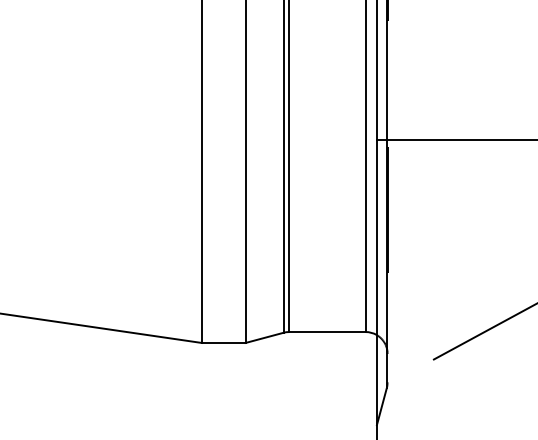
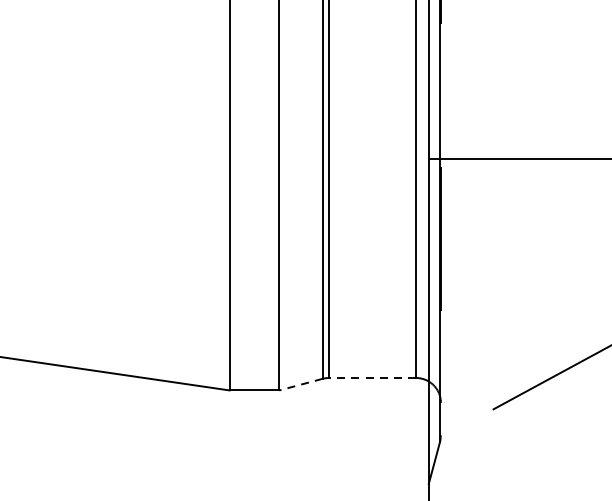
line: (327, 332) -> (372, 378), solid -> dashed
line: (264, 337) -> (300, 384), solid -> dashed

